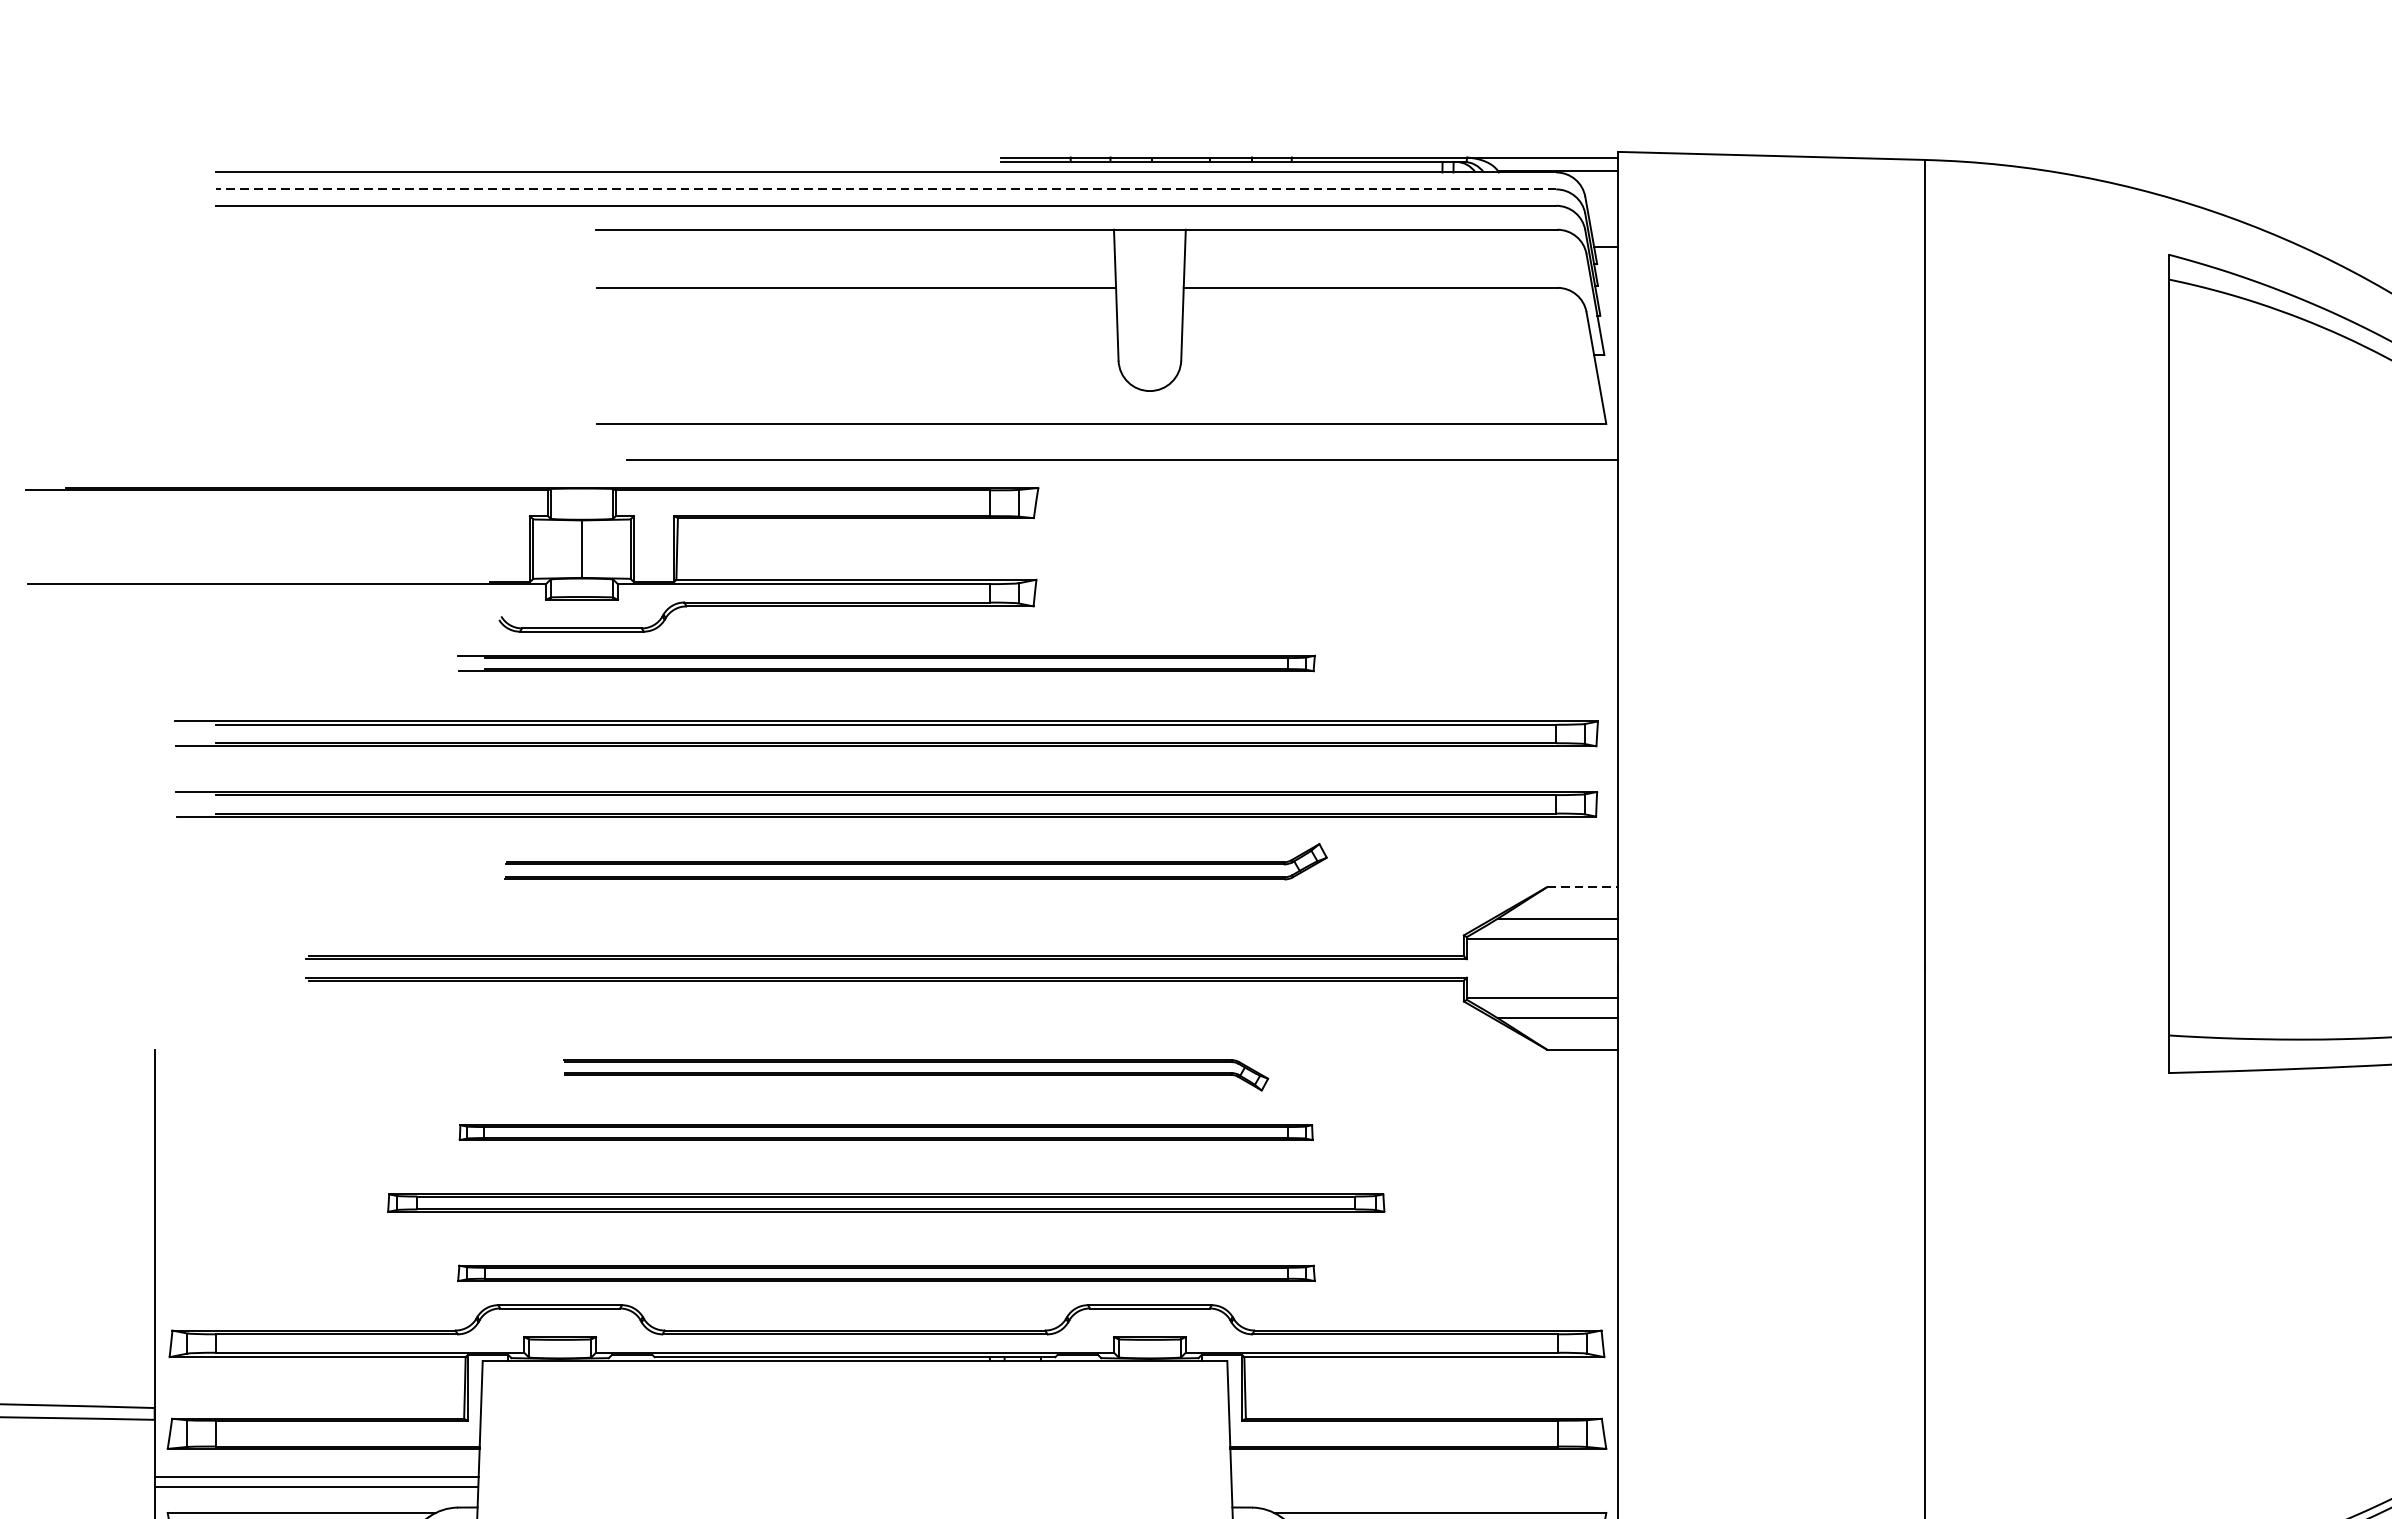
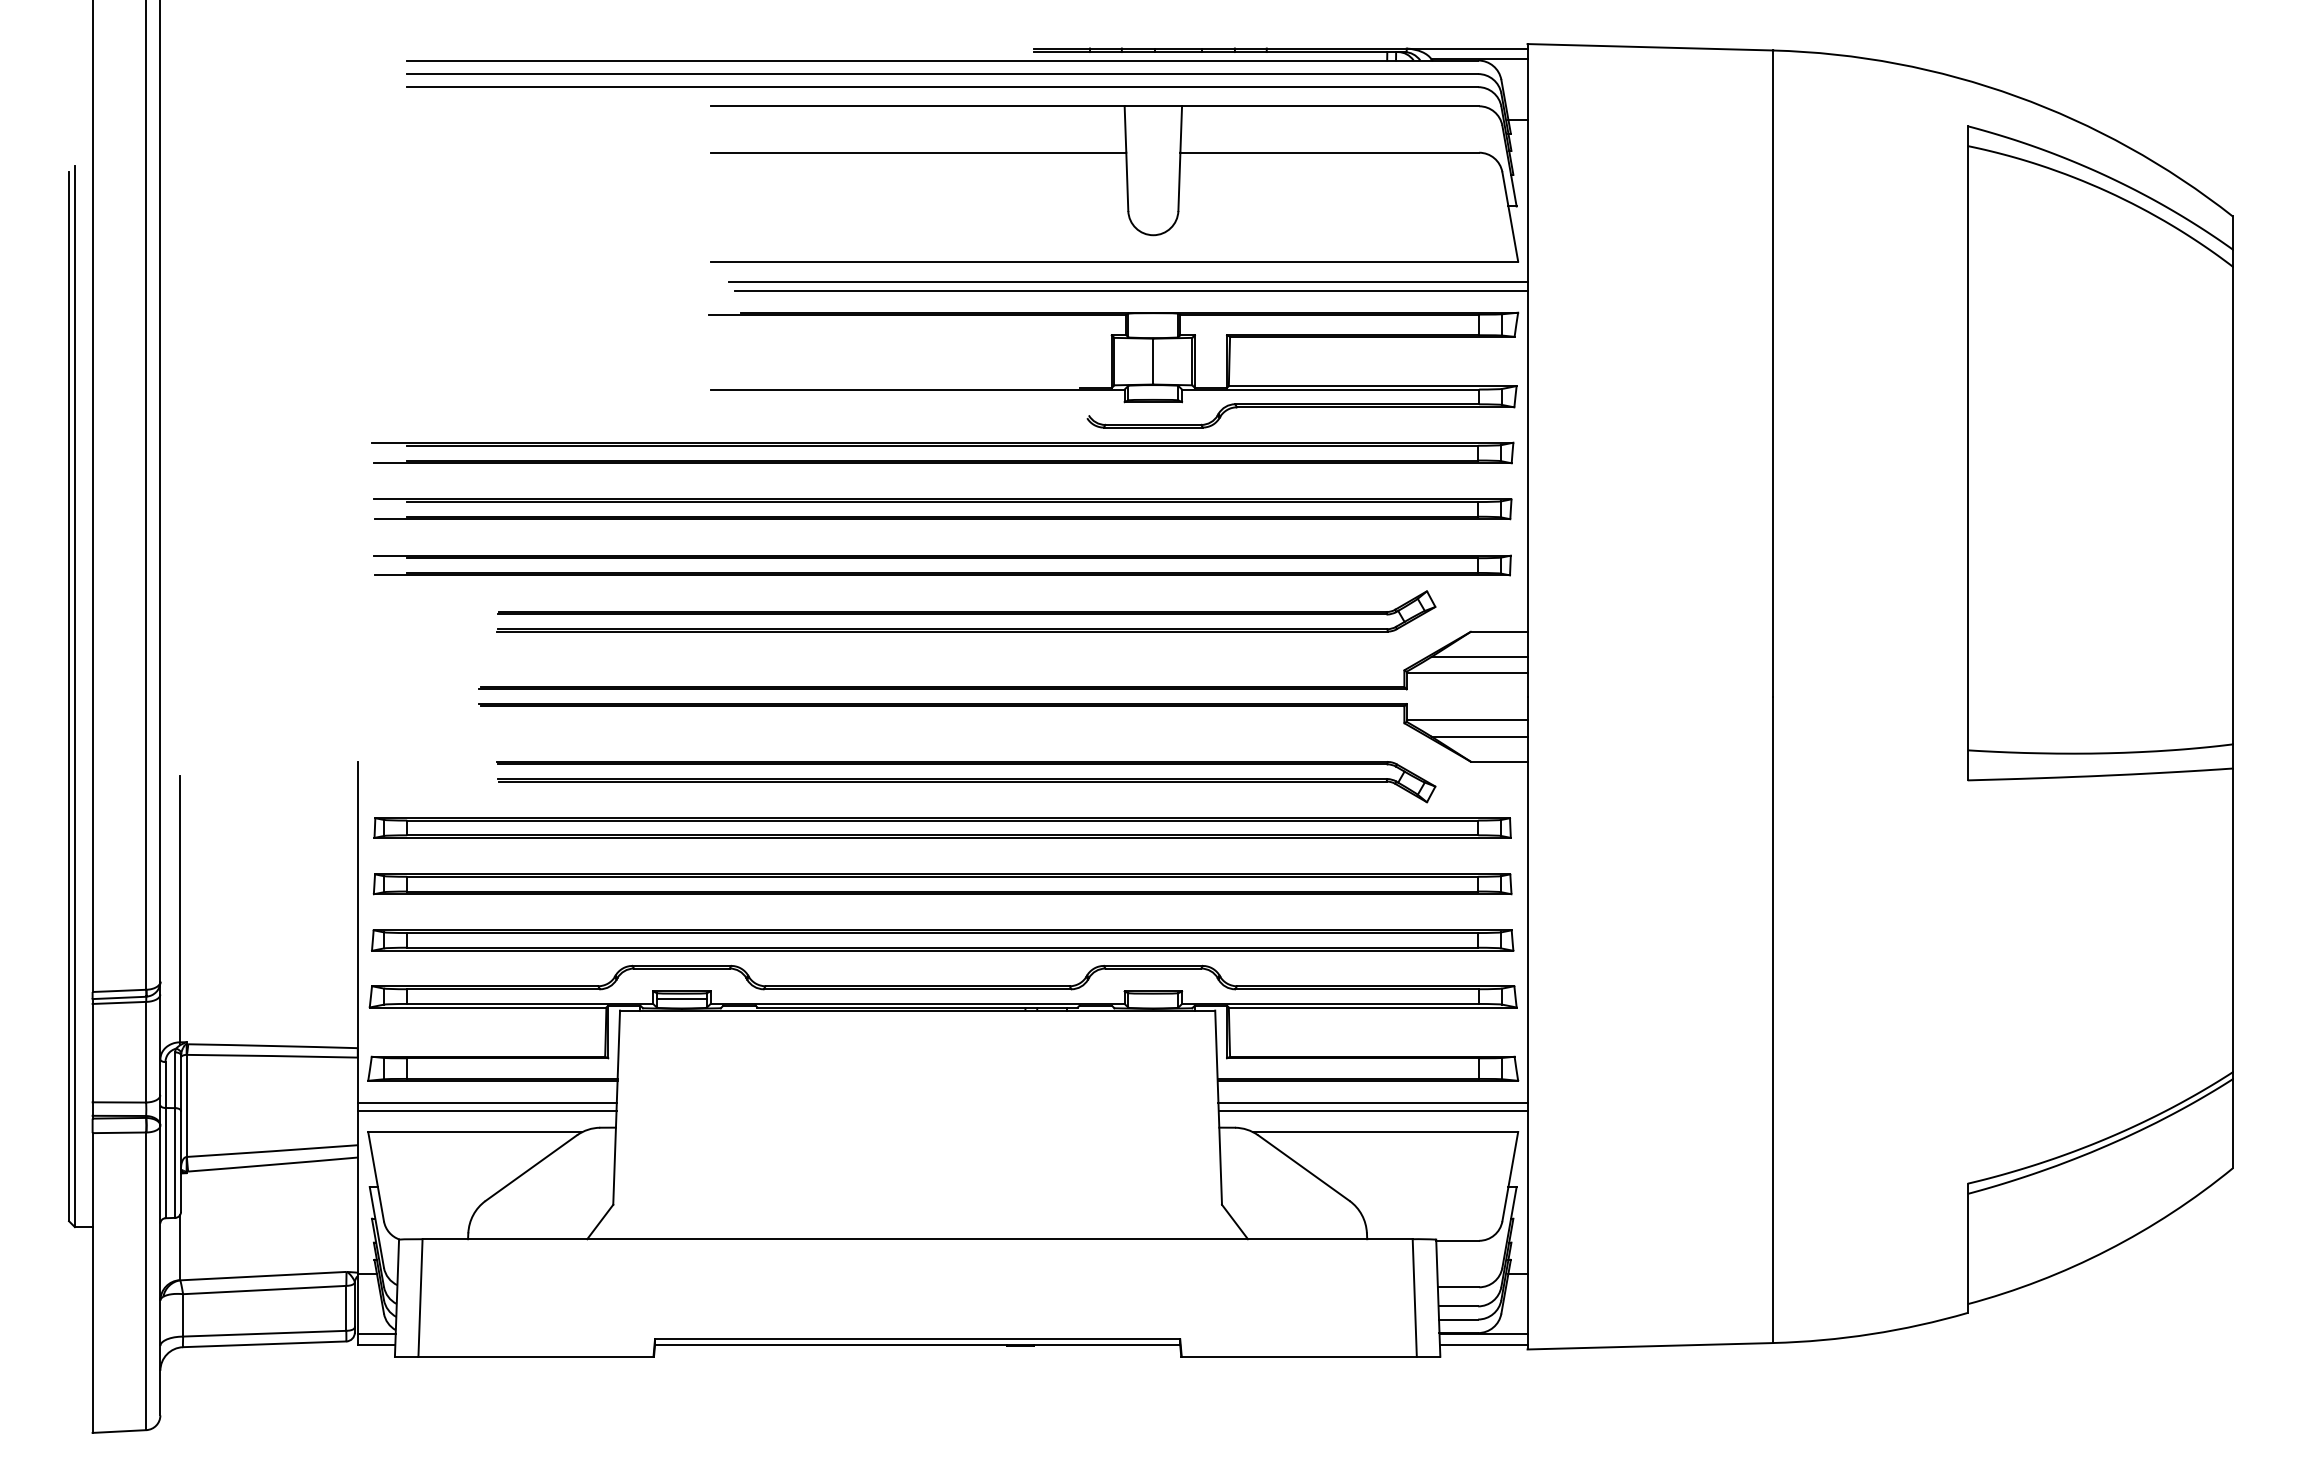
line: (886, 189) -> (942, 74), dashed -> solid
line: (1117, 450) -> (1127, 282), added
part: (532, 559) -> (1113, 369), moved
part: (886, 662) -> (942, 452), size x1.67
part: (916, 861) -> (966, 611), size x1.43
line: (1582, 886) -> (1499, 631), dashed -> solid
part: (916, 1075) -> (966, 782), size x1.67
part: (886, 1131) -> (942, 827), size x1.67
part: (886, 1203) -> (942, 884), size x1.43
part: (886, 1273) -> (942, 940), size x1.67
line: (559, 1347) -> (681, 999), added
line: (1424, 1477) -> (1372, 1103), added
line: (1424, 1487) -> (1372, 1111), added

